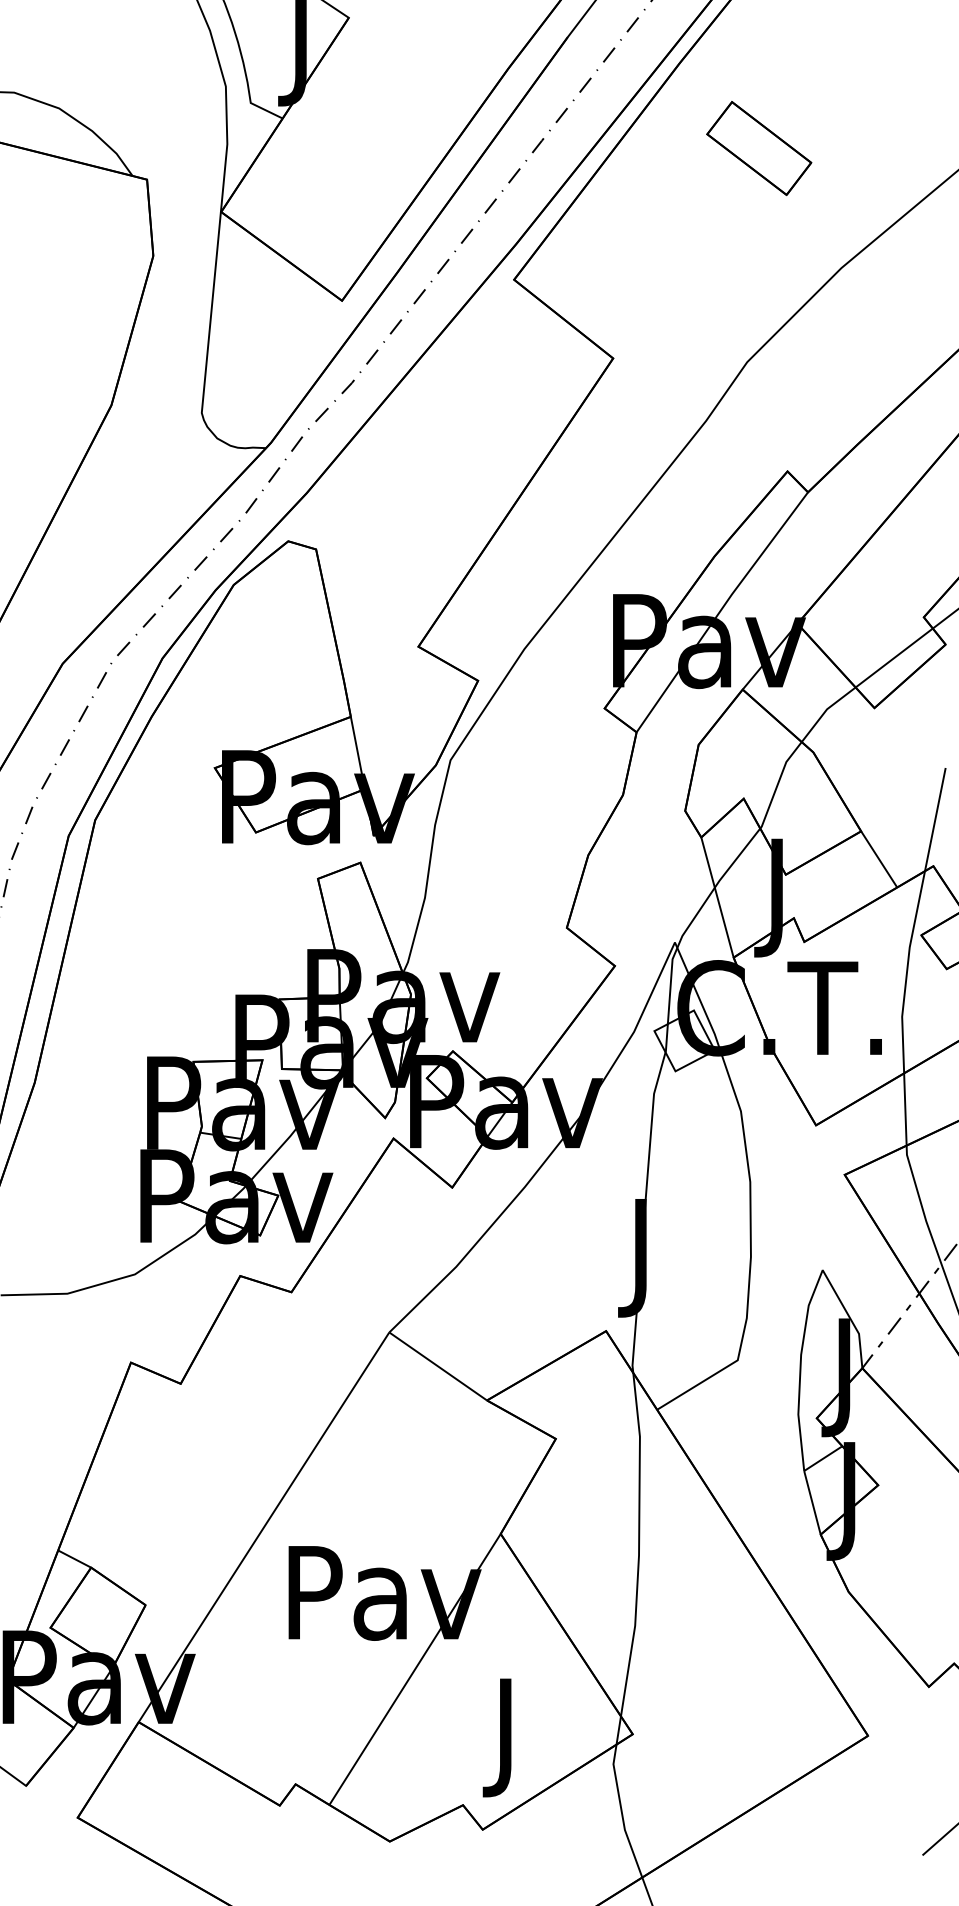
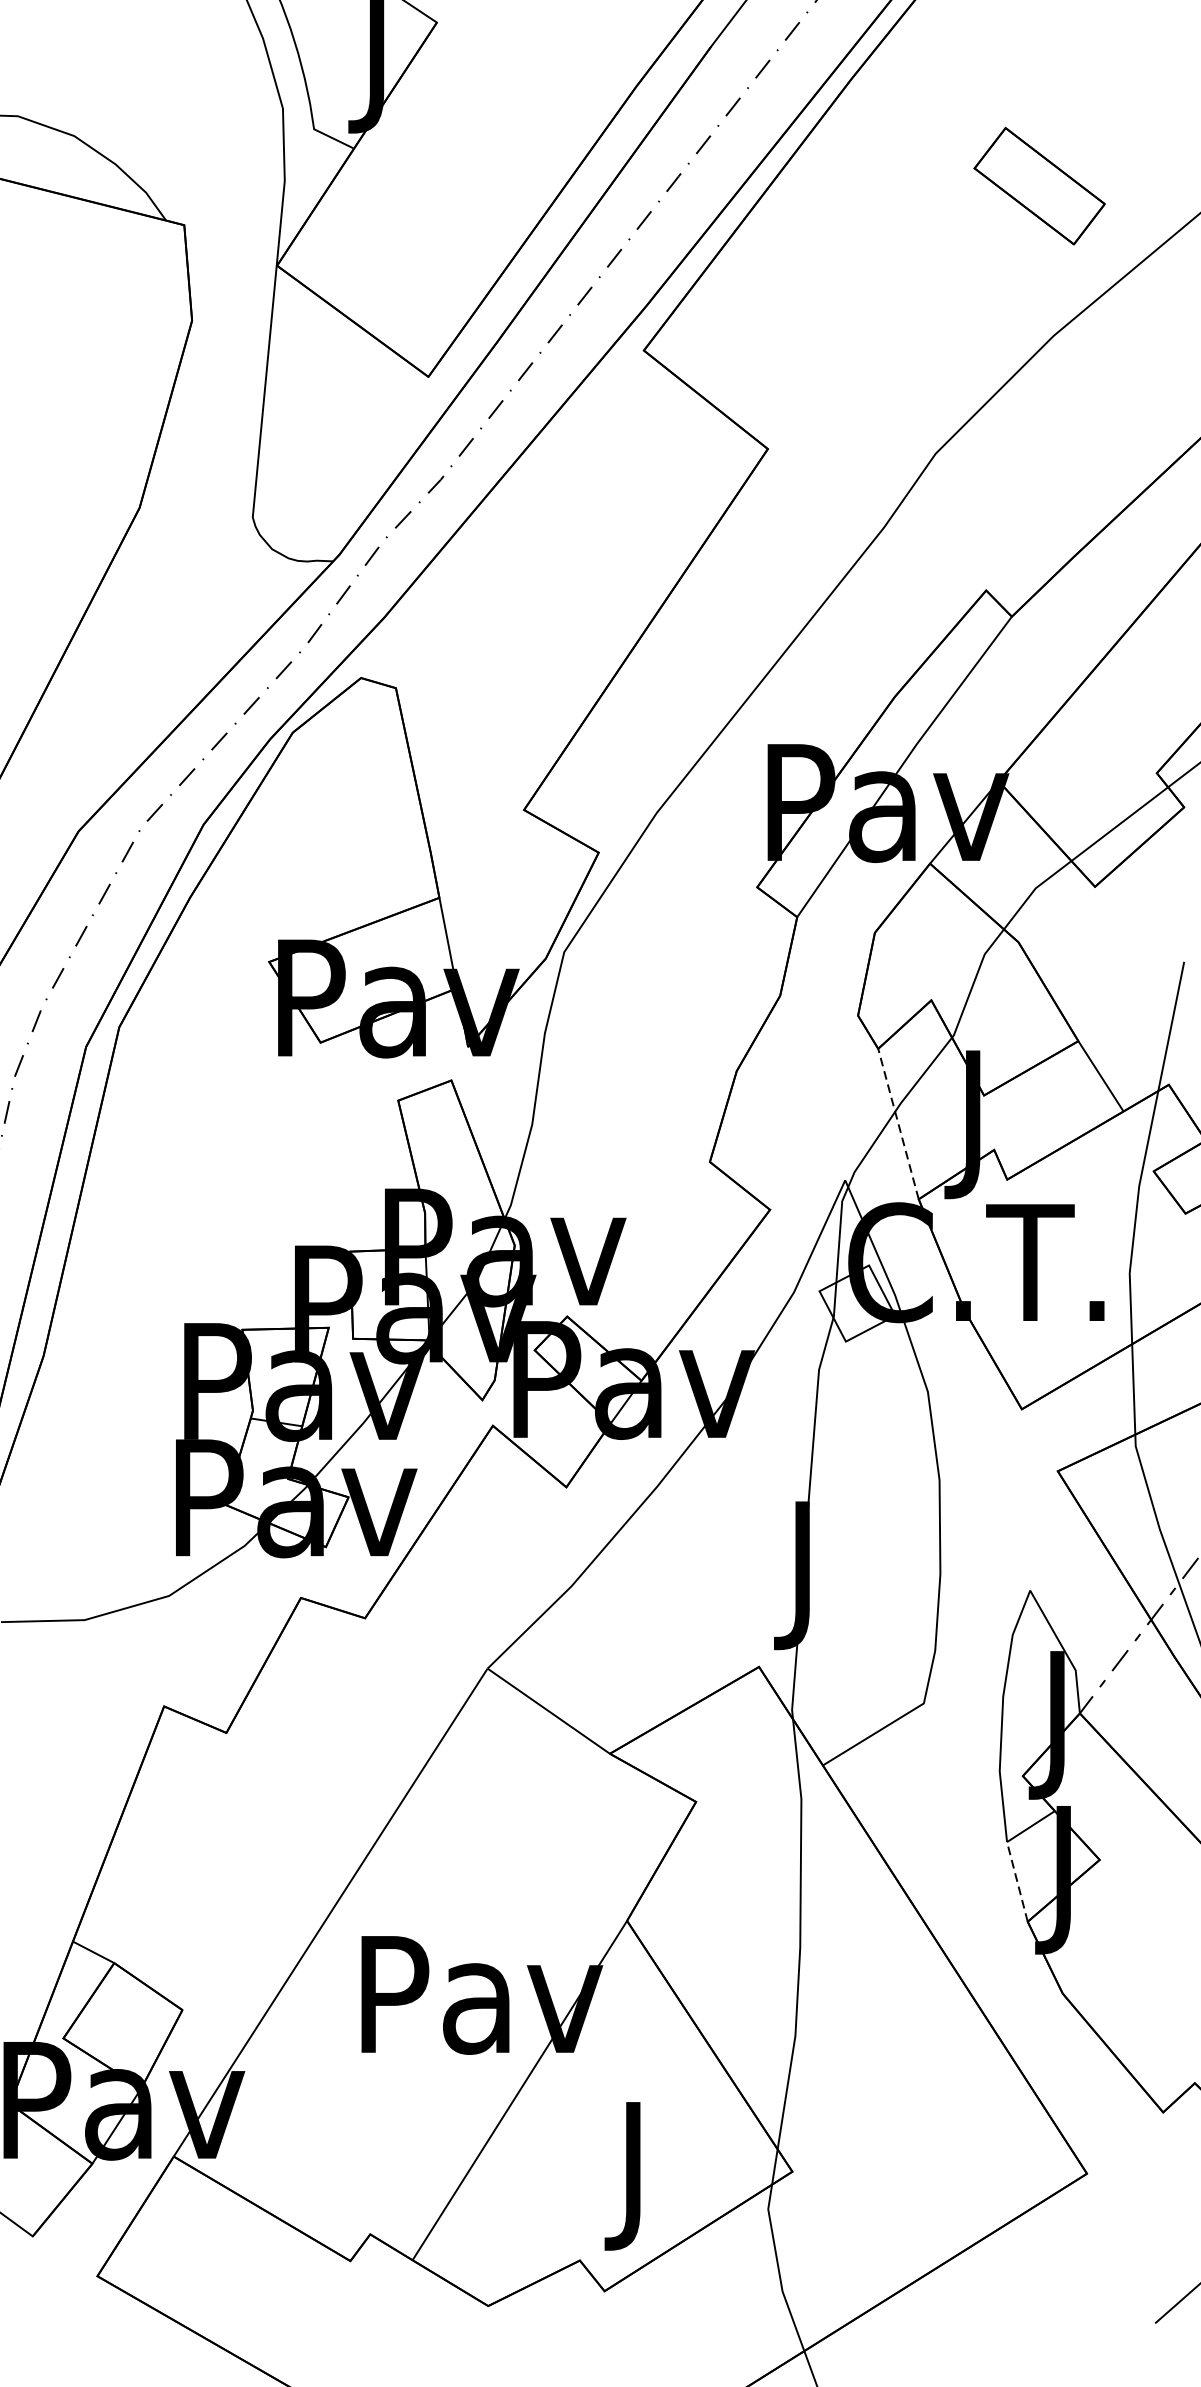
part: (759, 148) -> (1039, 186), moved
line: (717, 897) -> (898, 1124), solid -> dashed
line: (812, 1502) -> (1017, 1881), solid -> dashed

